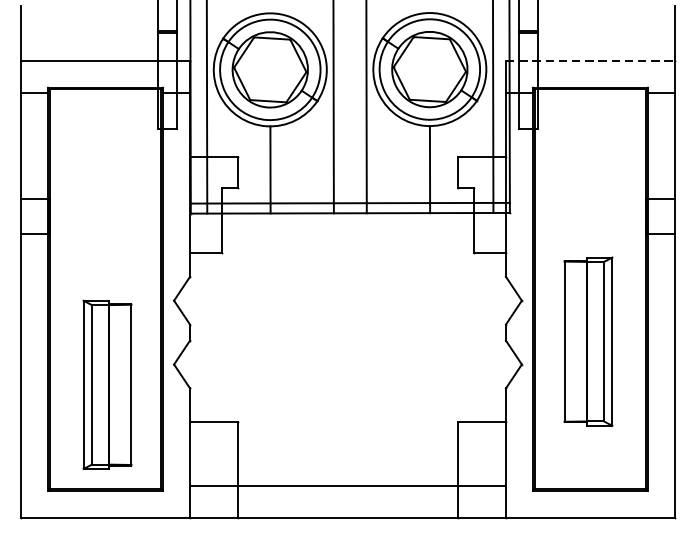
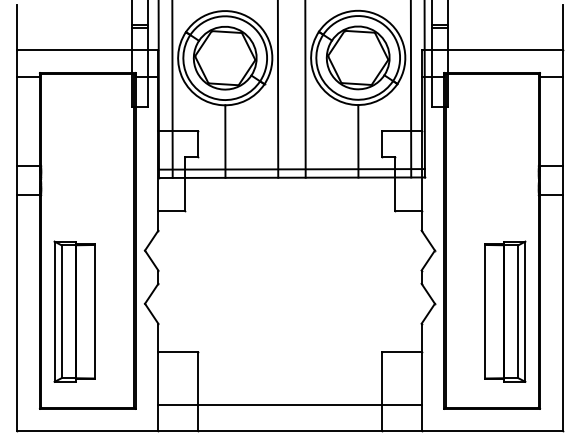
line: (590, 60) -> (492, 50), dashed -> solid
part: (588, 341) -> (505, 311), moved
part: (107, 384) -> (74, 311), moved

